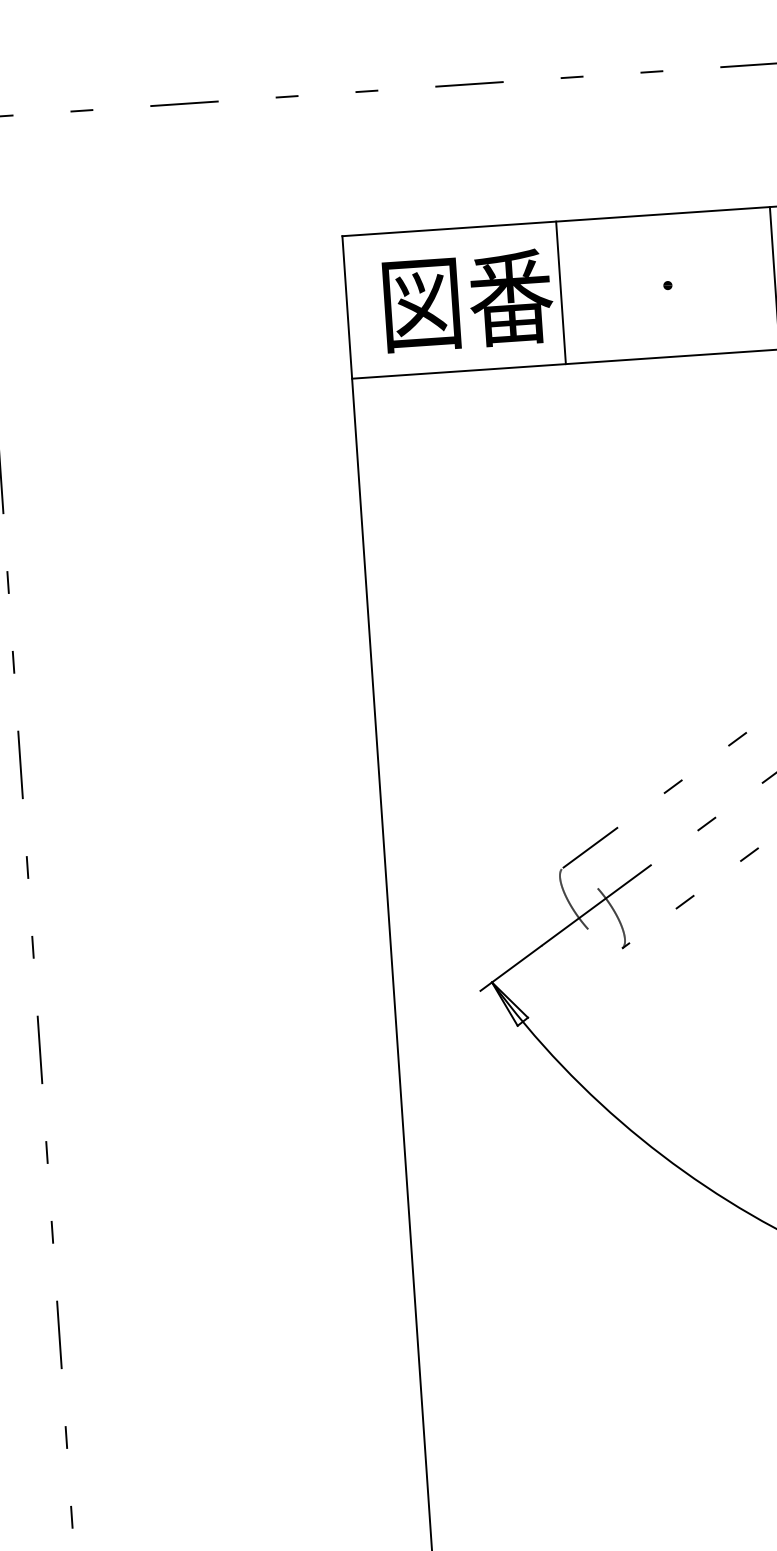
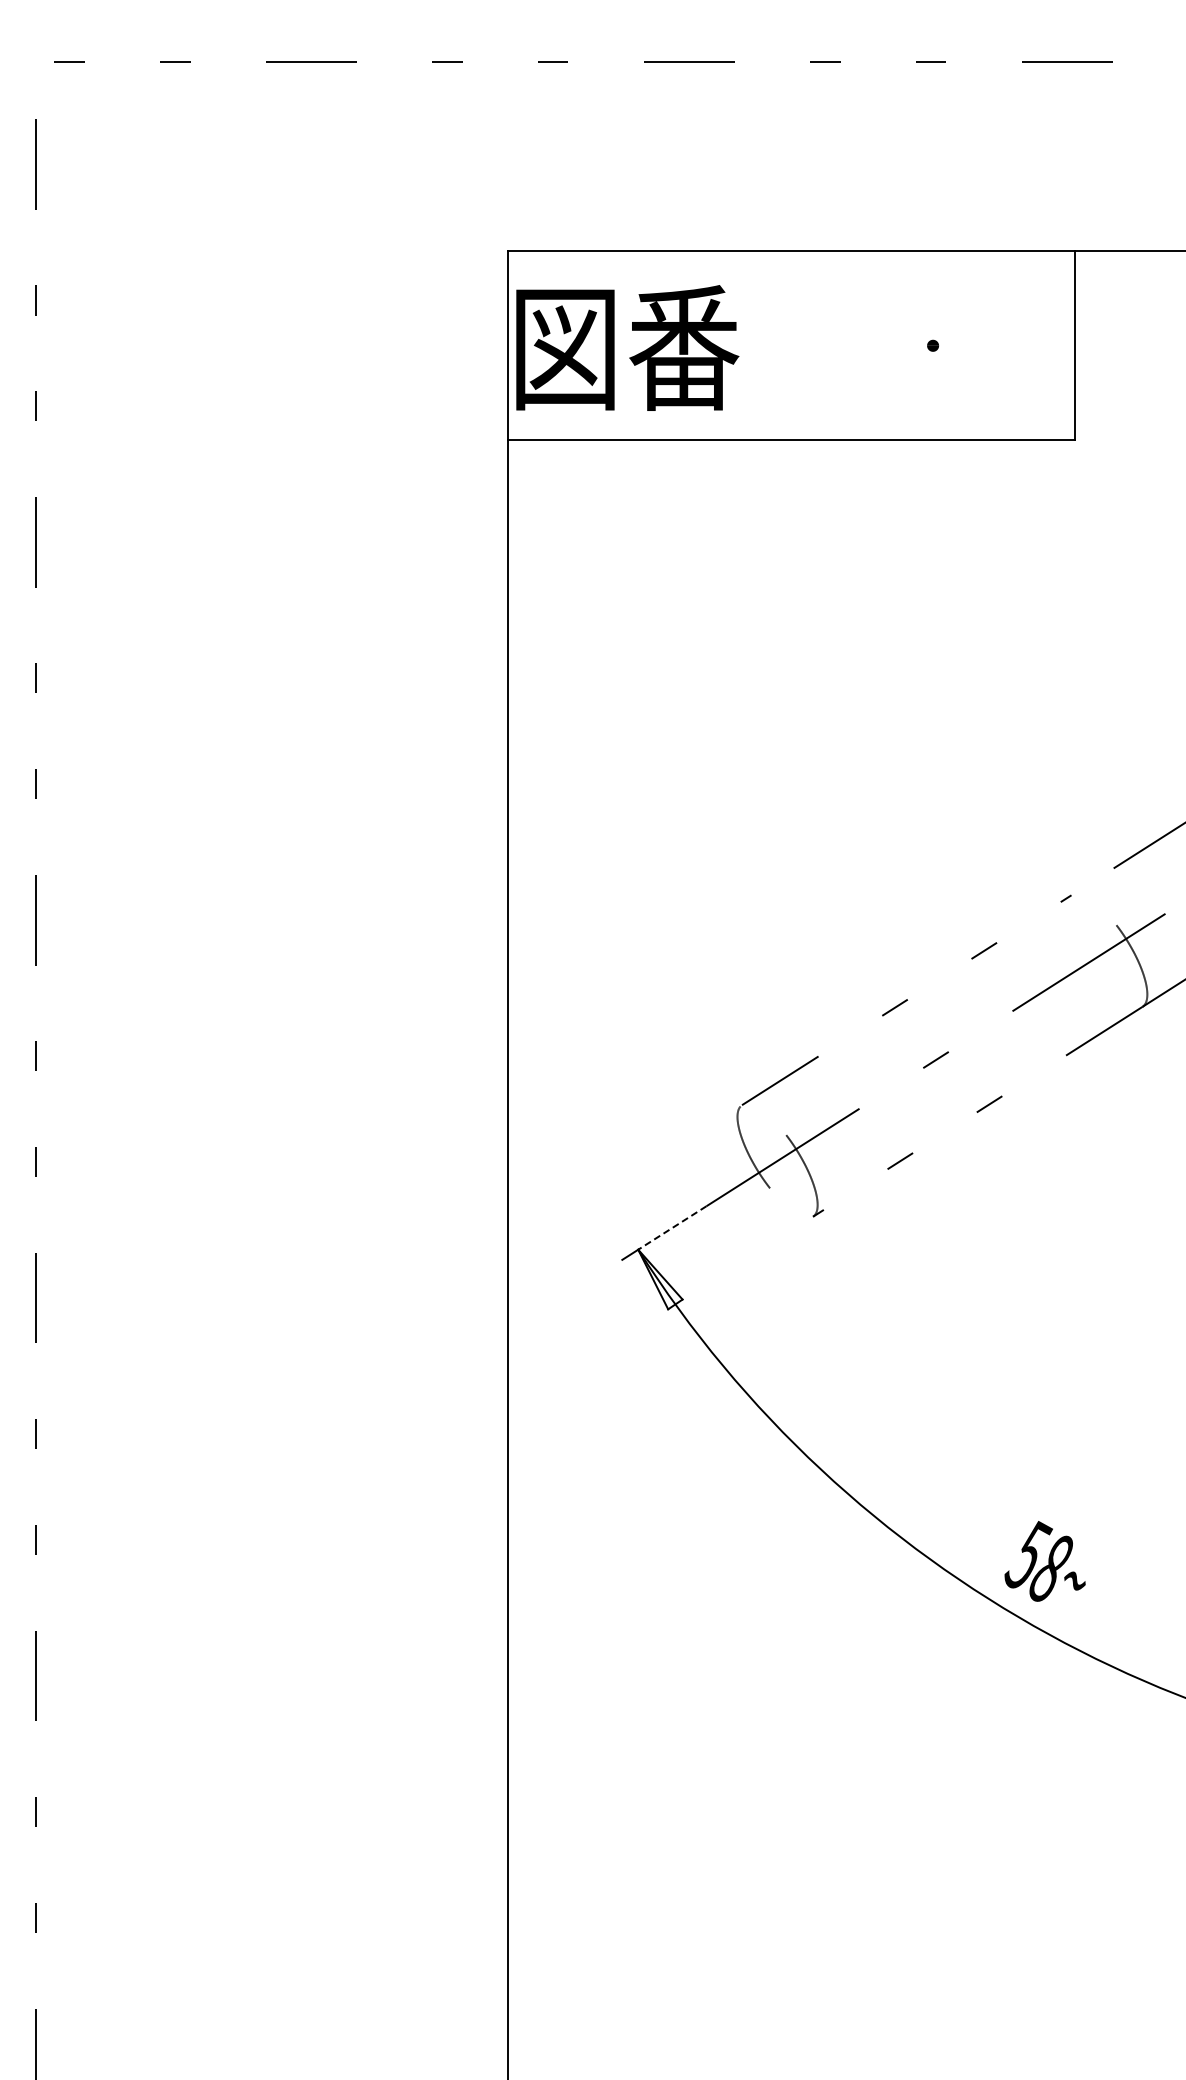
line: (561, 292) -> (791, 345), removed
text: (468, 300) -> (627, 347), moved
line: (516, 964) -> (671, 1228), solid -> dashed

